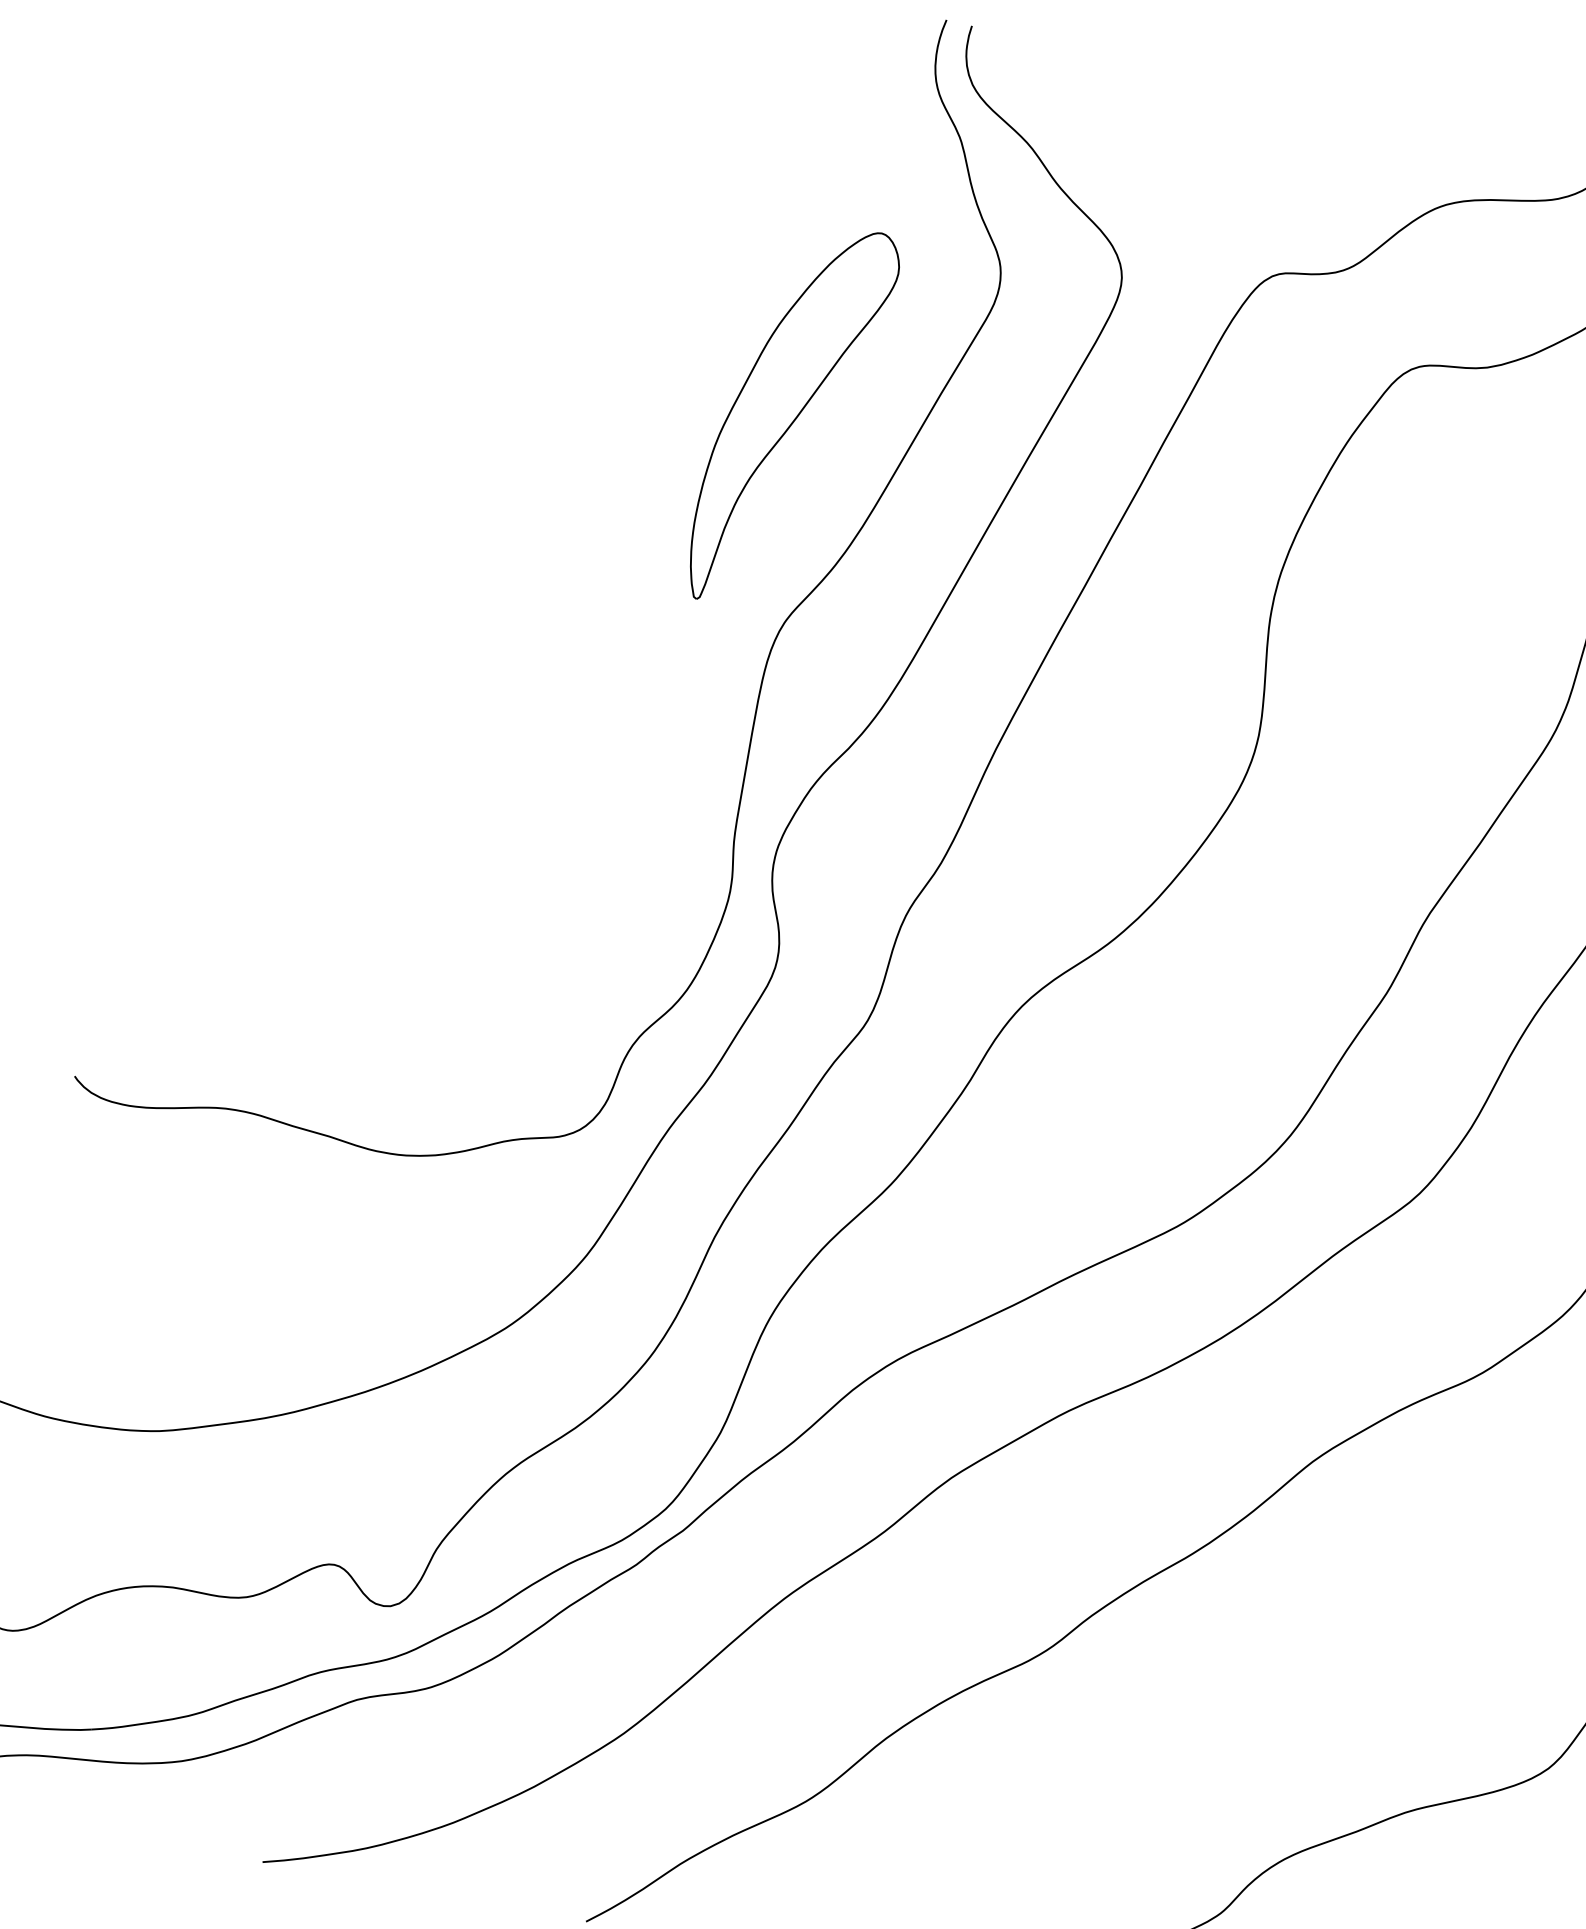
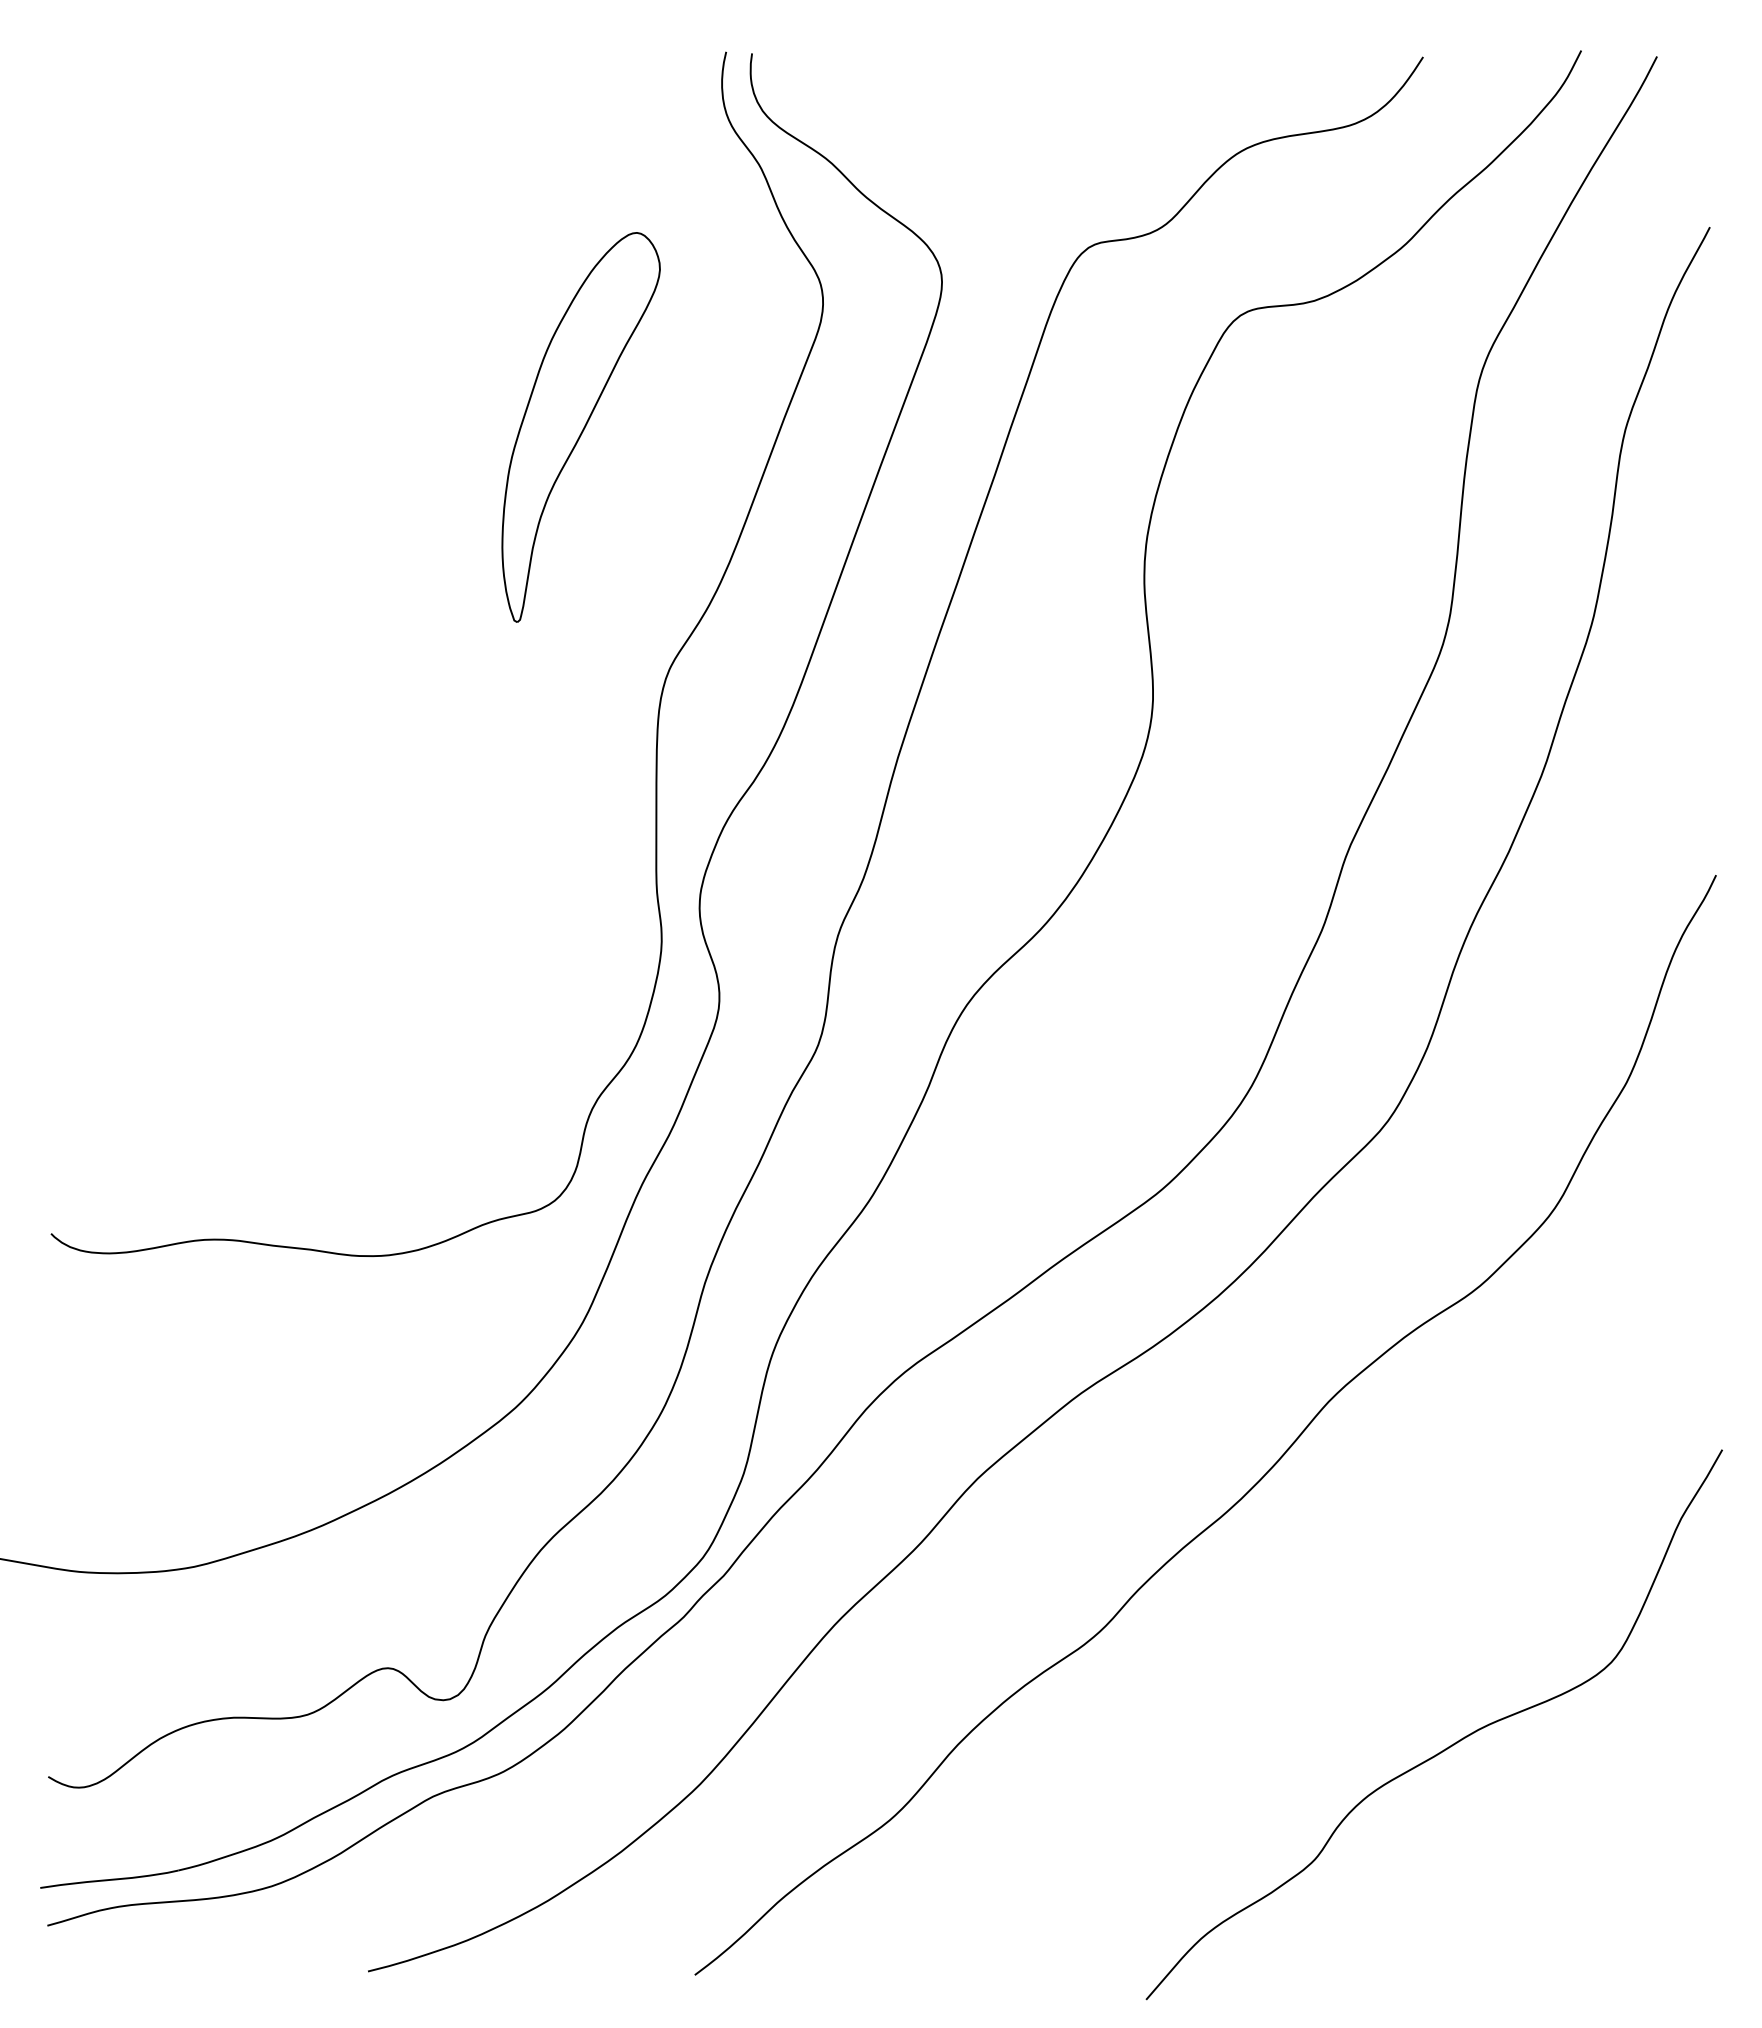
part: (792, 416) -> (580, 427), moved

